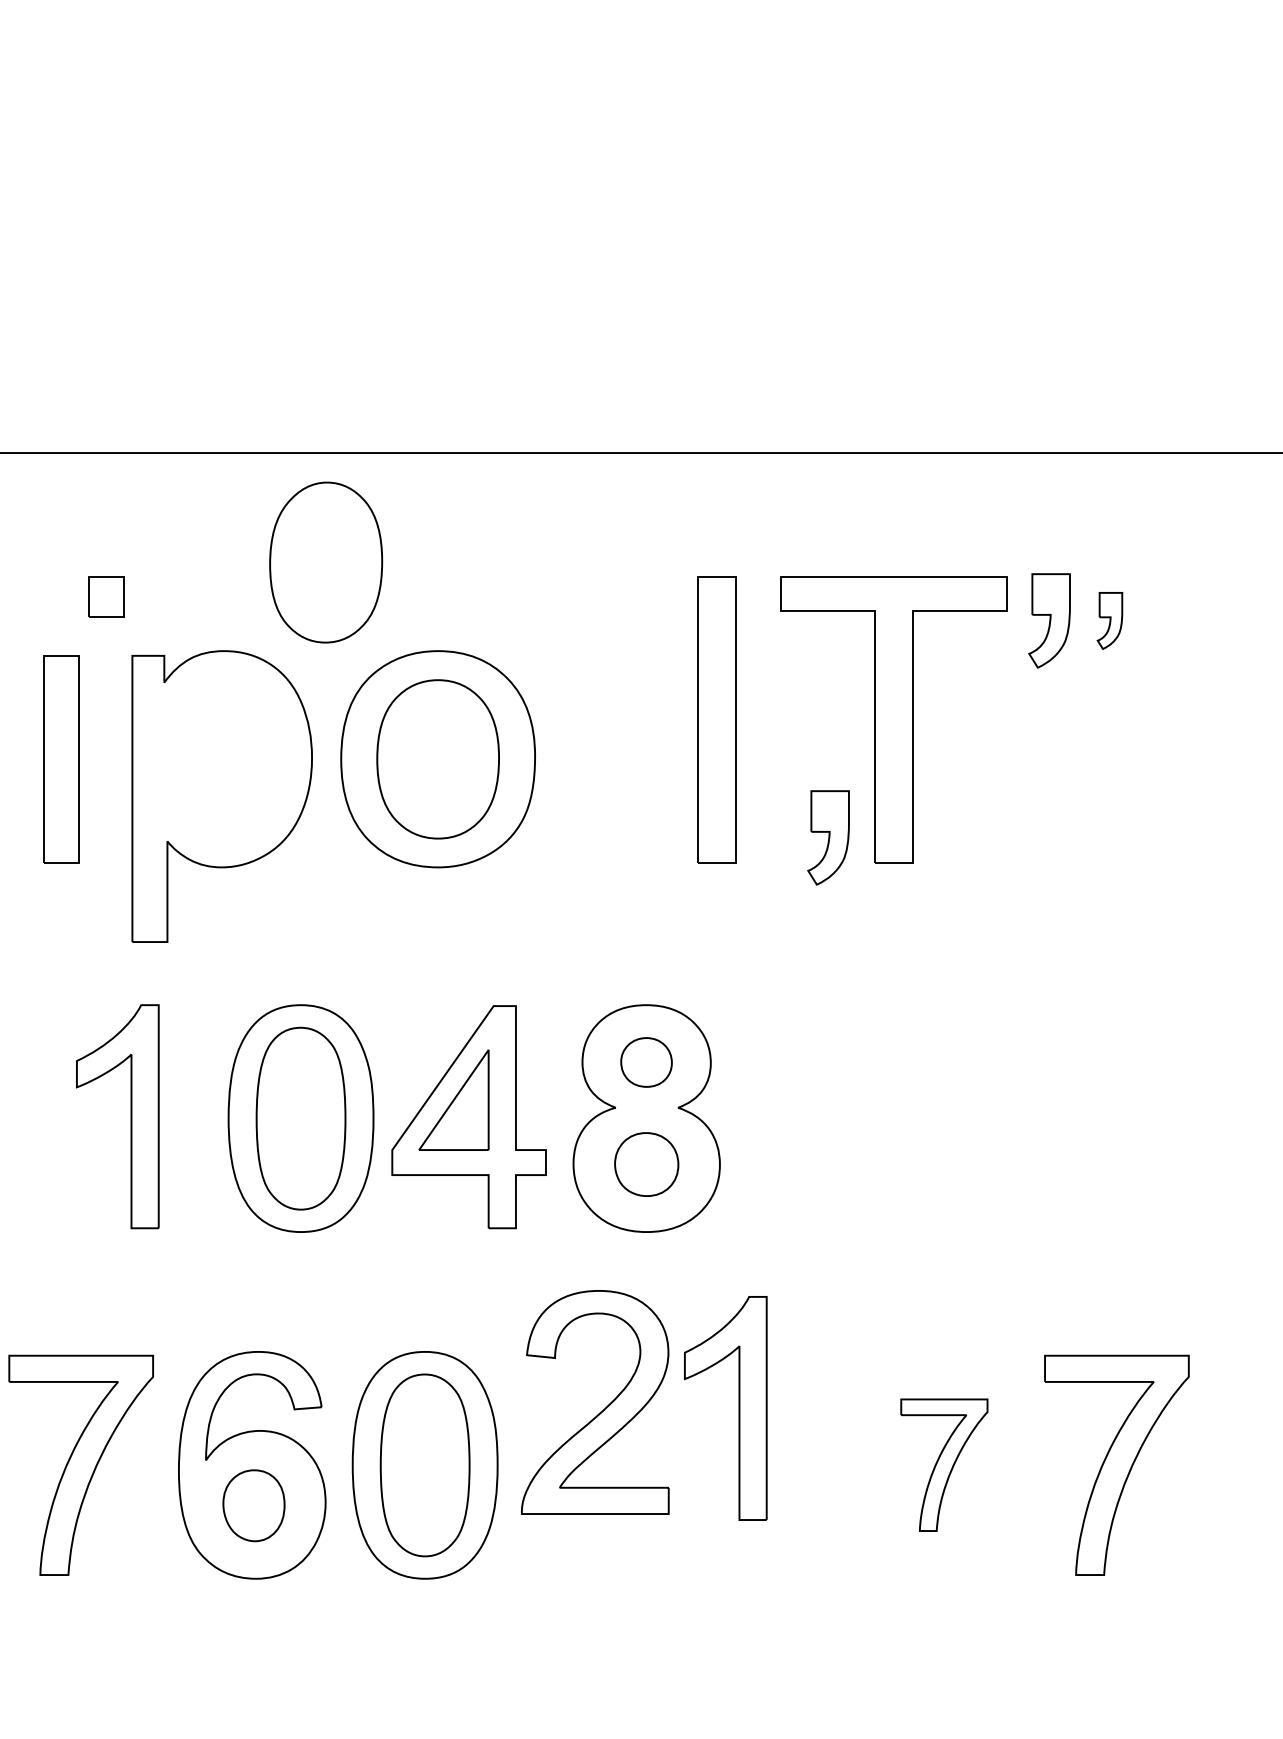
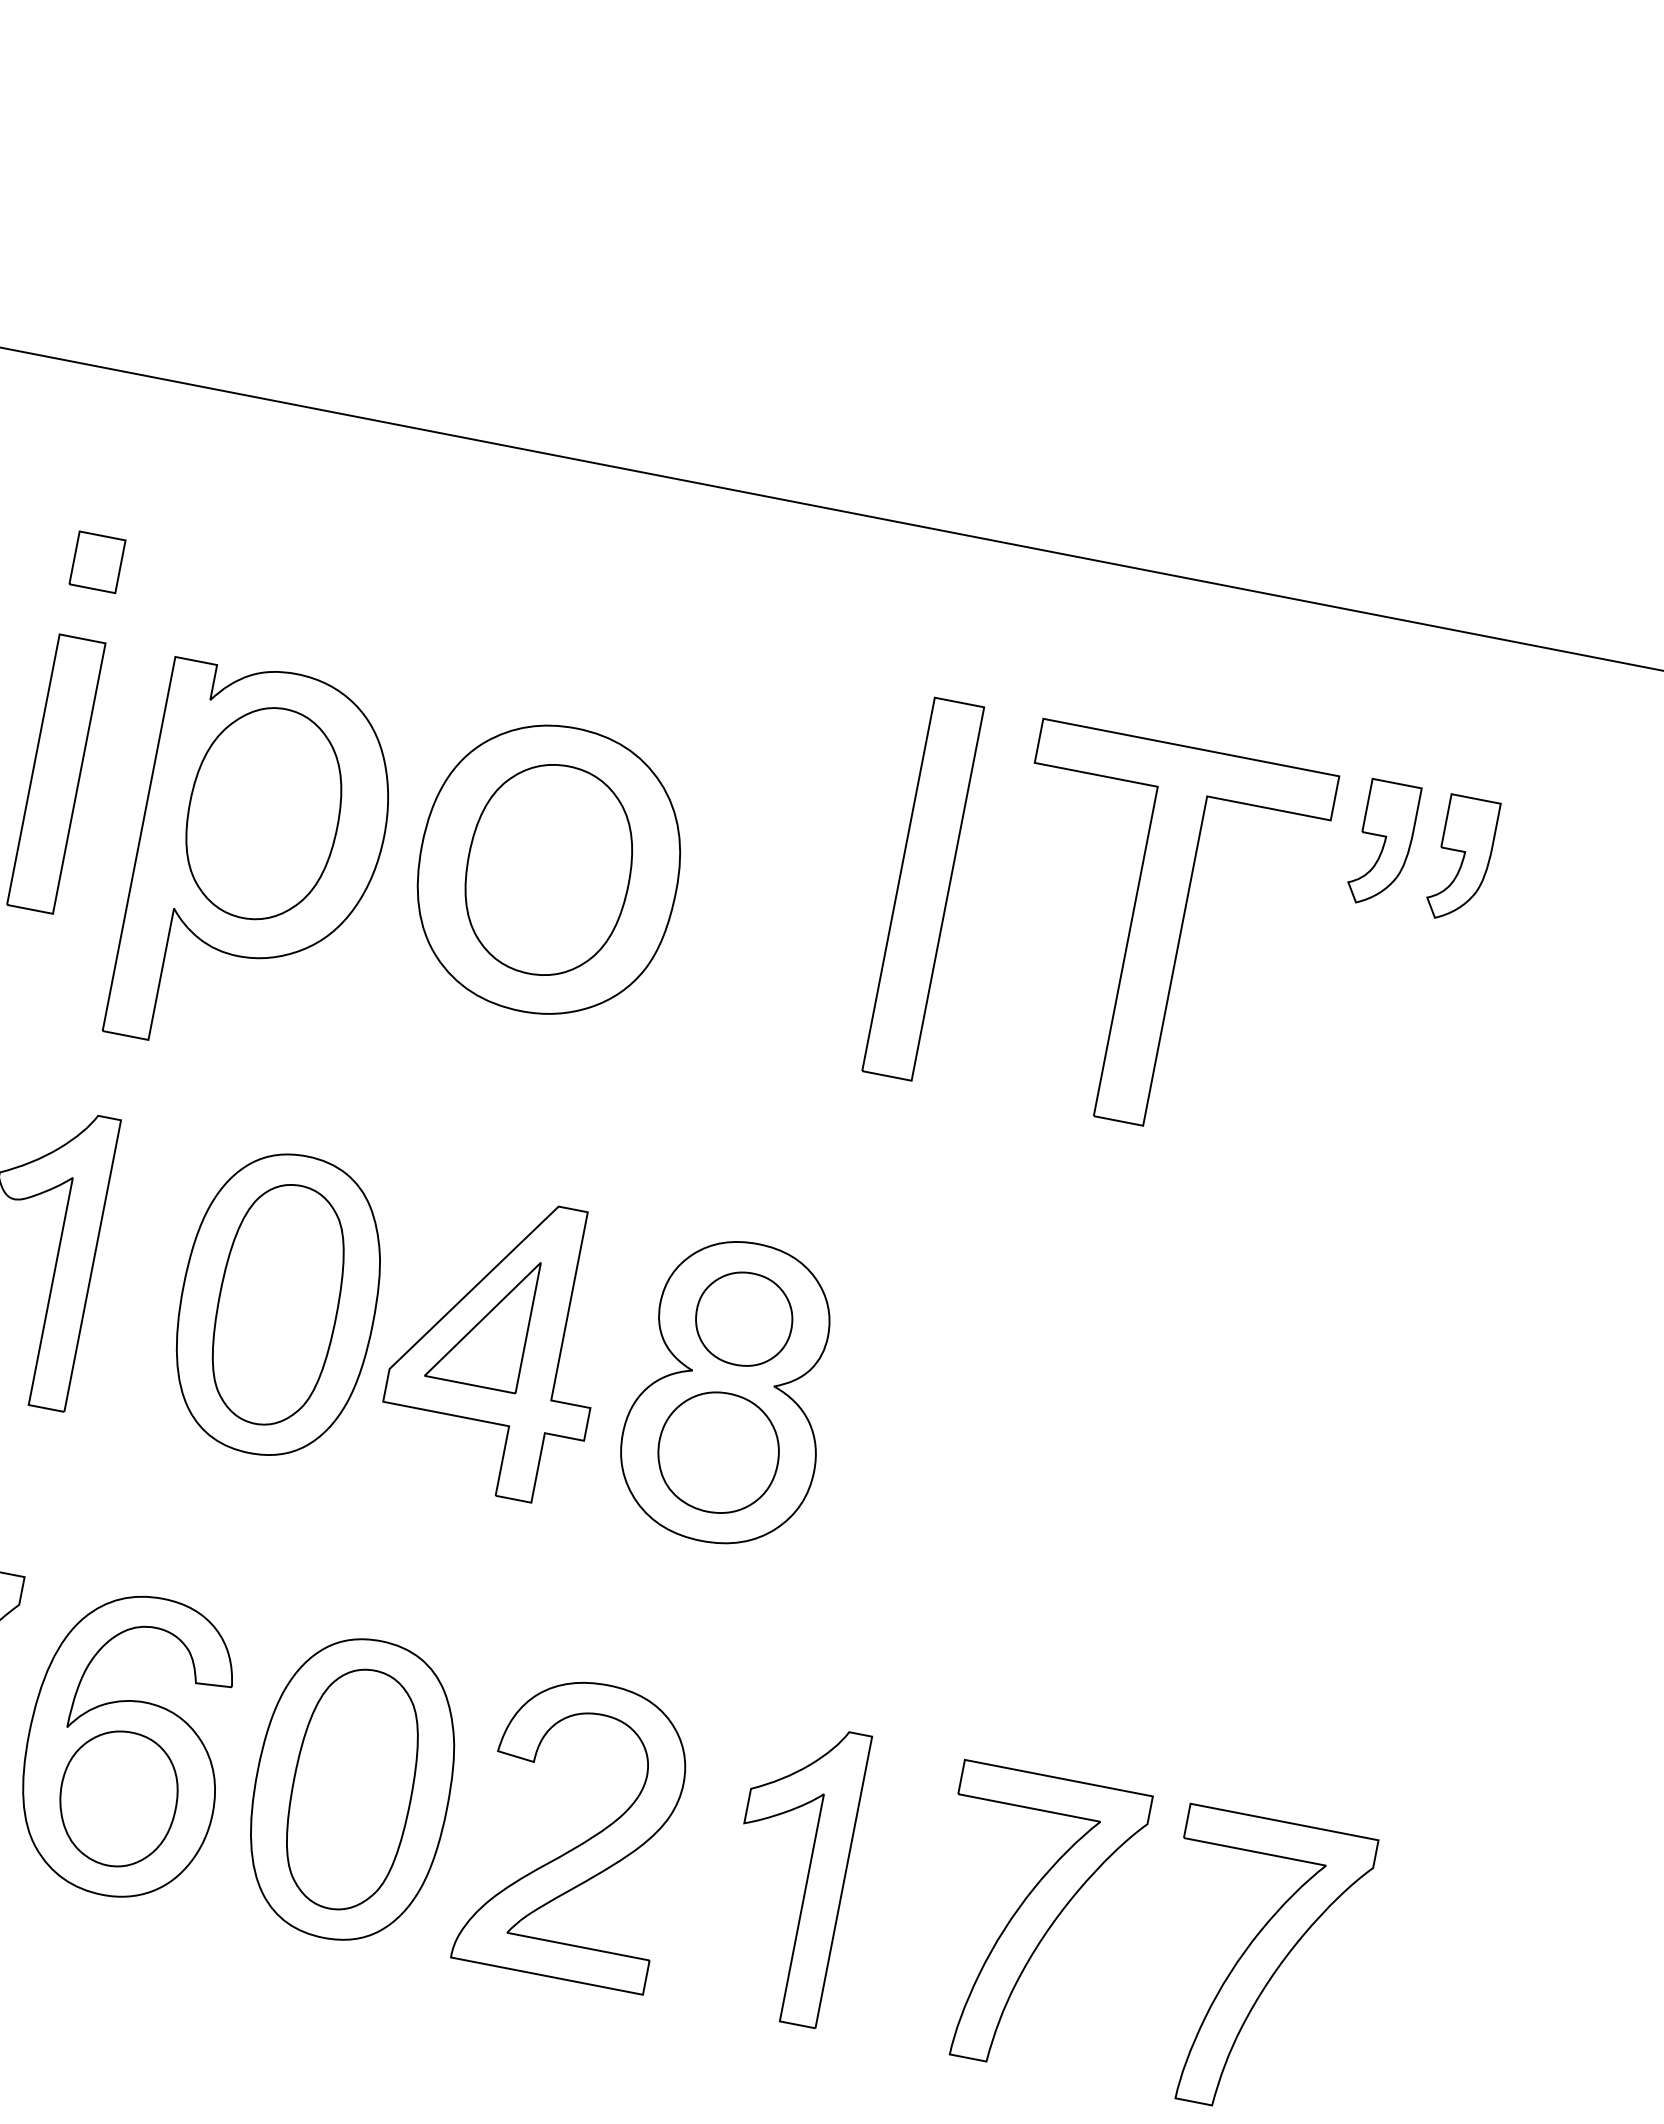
part: (326, 562) -> (264, 813), moved
part: (106, 596) -> (97, 561), moved
part: (1109, 620) -> (1461, 859), size x1.67
part: (828, 837) -> (1039, 1071), removed
part: (646, 1062) -> (744, 1319), size x1.43
part: (646, 1164) -> (718, 1452), size x1.43
part: (738, 1408) -> (806, 1875), moved
part: (600, 1411) -> (579, 1843), moved
part: (944, 1464) -> (1031, 1920), size x1.67
part: (253, 1505) -> (117, 1798), size x1.43

